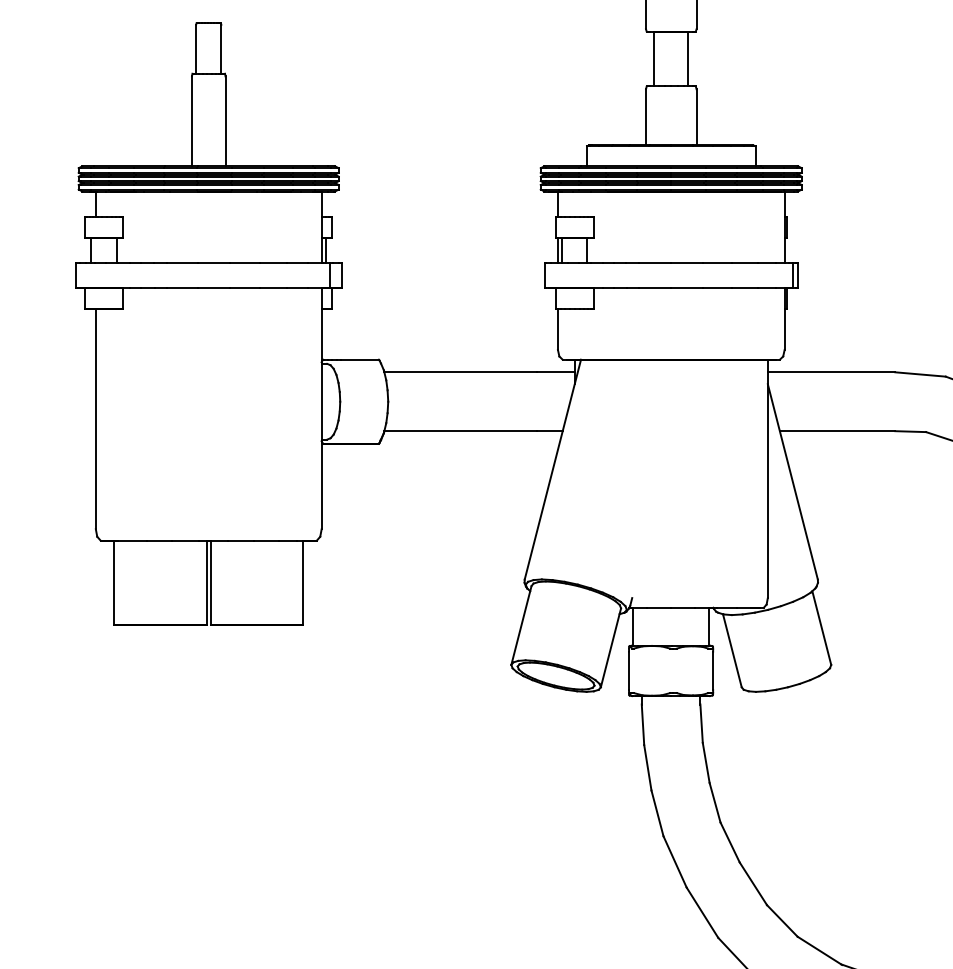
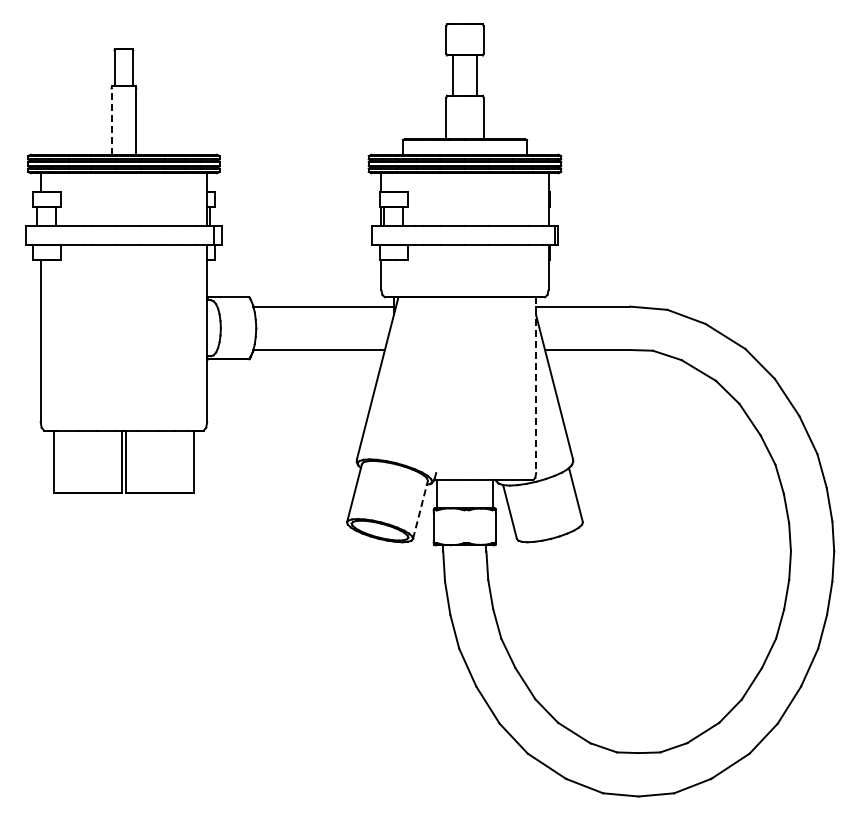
line: (191, 121) -> (111, 121), solid -> dashed
line: (768, 479) -> (536, 385), solid -> dashed
line: (610, 647) -> (420, 509), solid -> dashed

